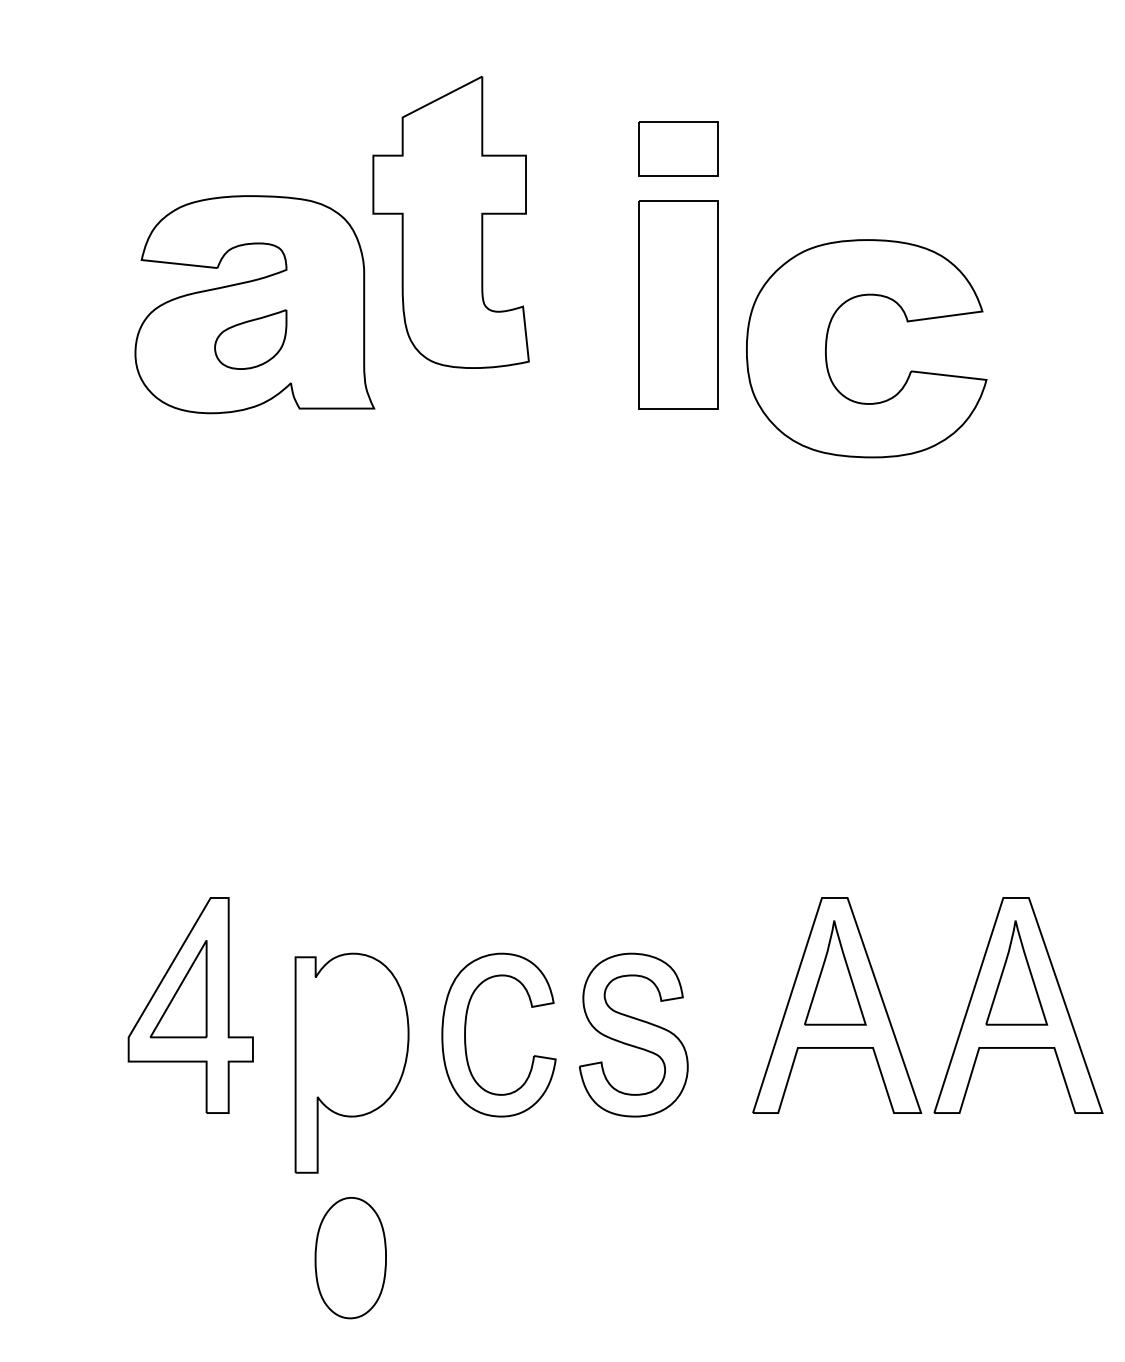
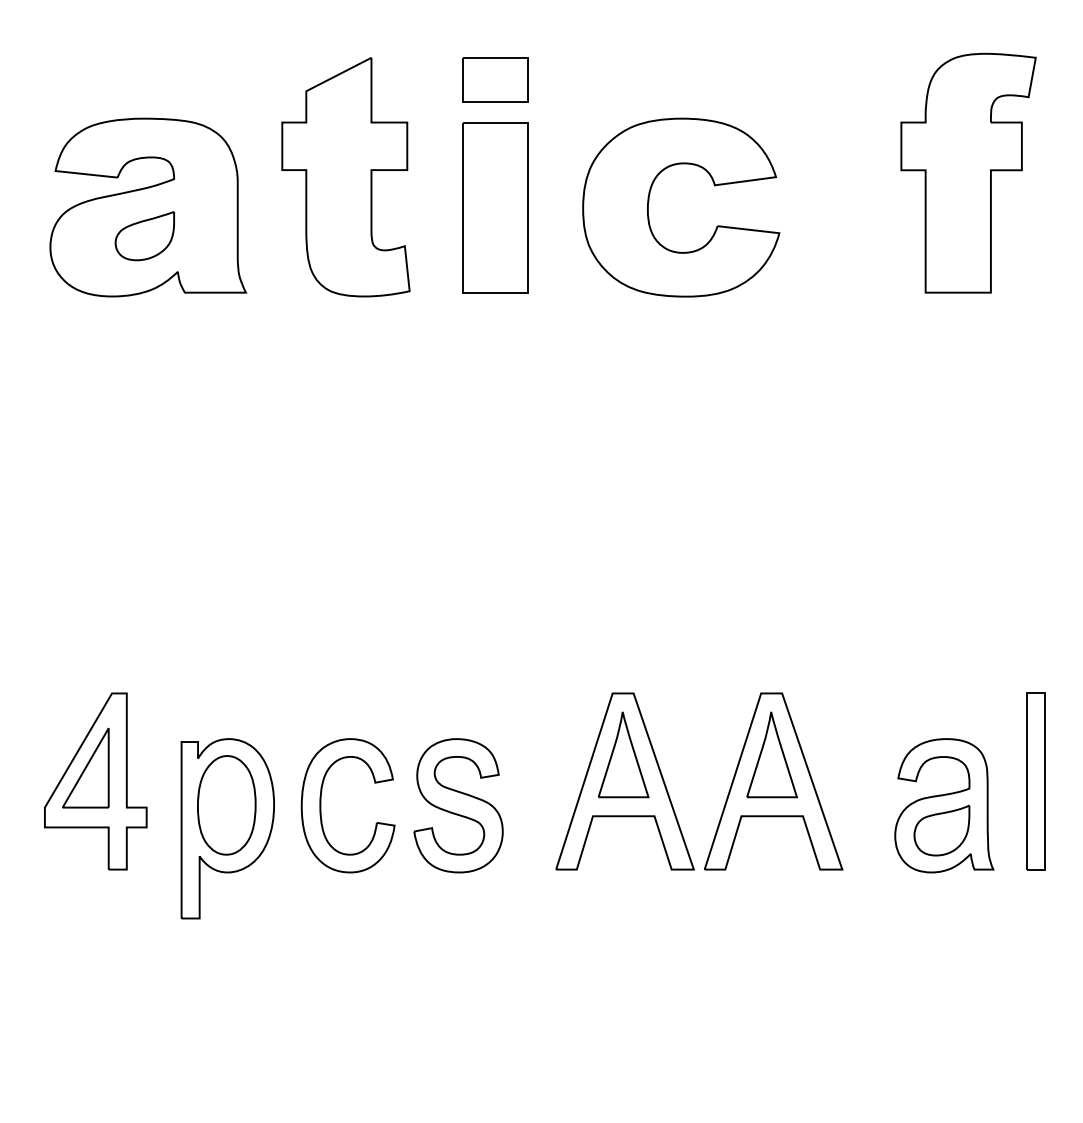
part: (450, 222) -> (345, 177), moved
part: (827, 342) -> (649, 202), moved
part: (350, 1258) -> (226, 805), moved

